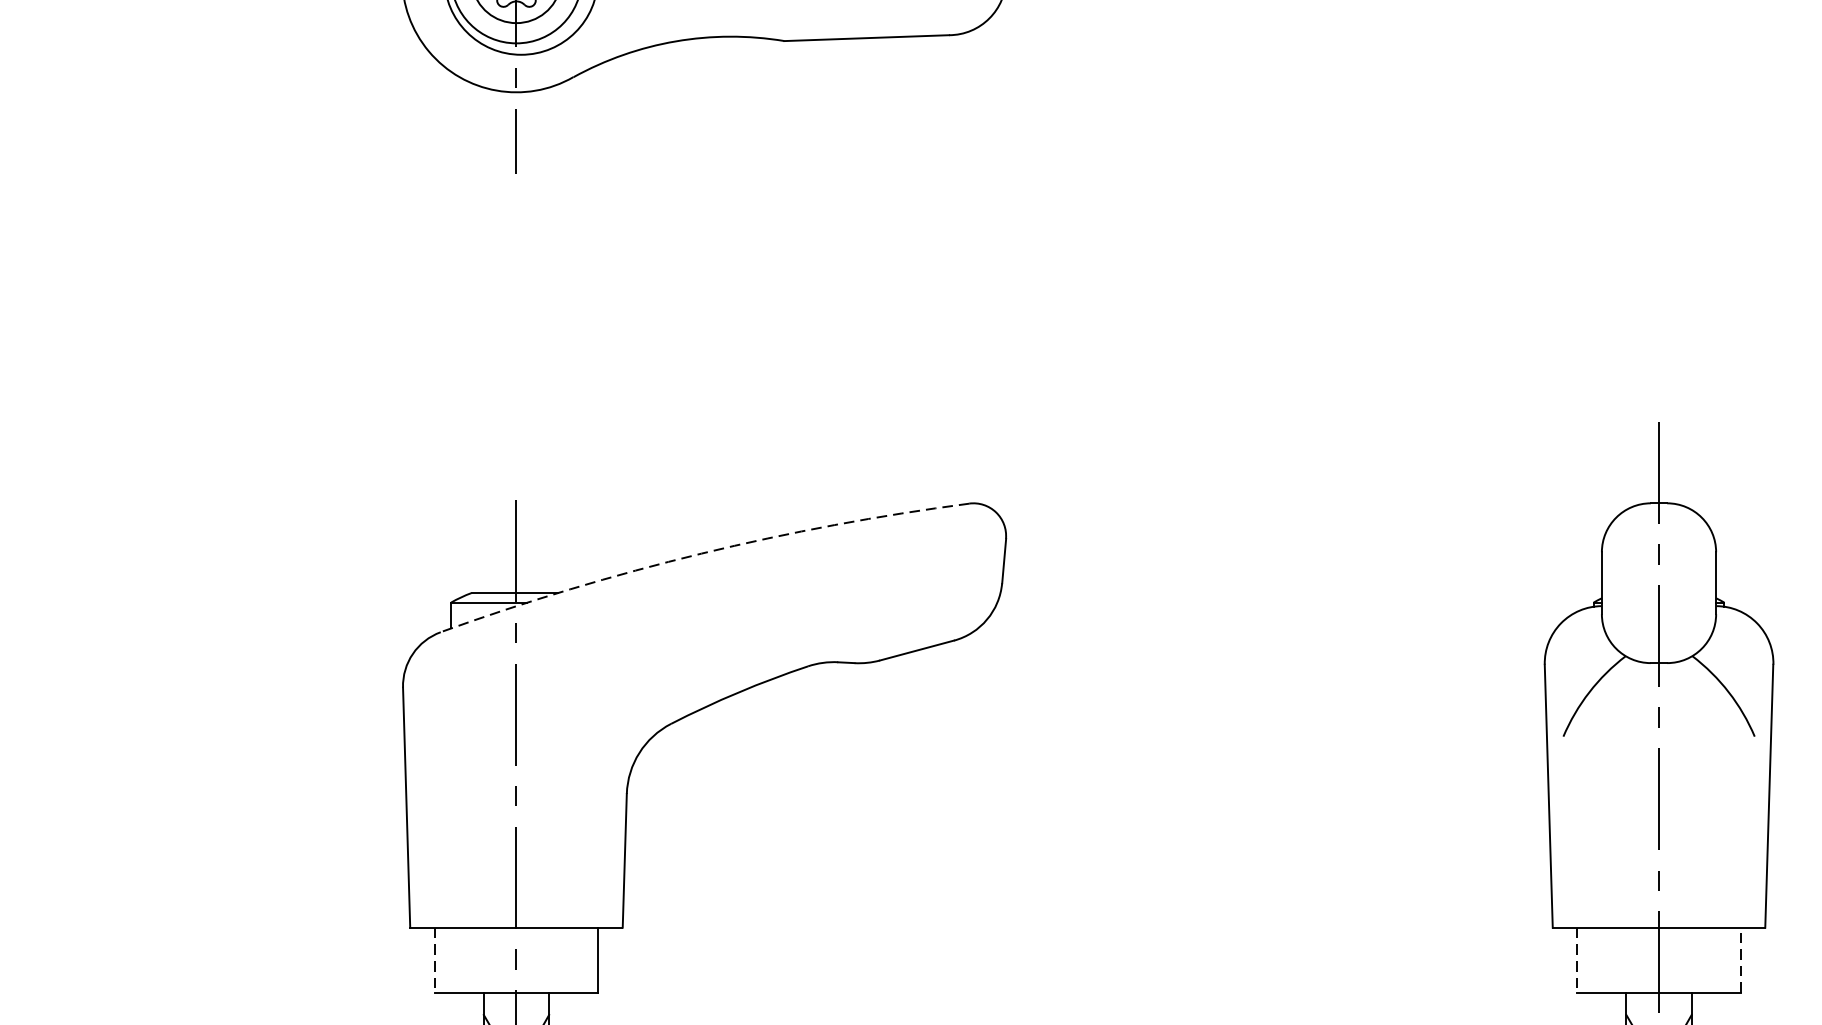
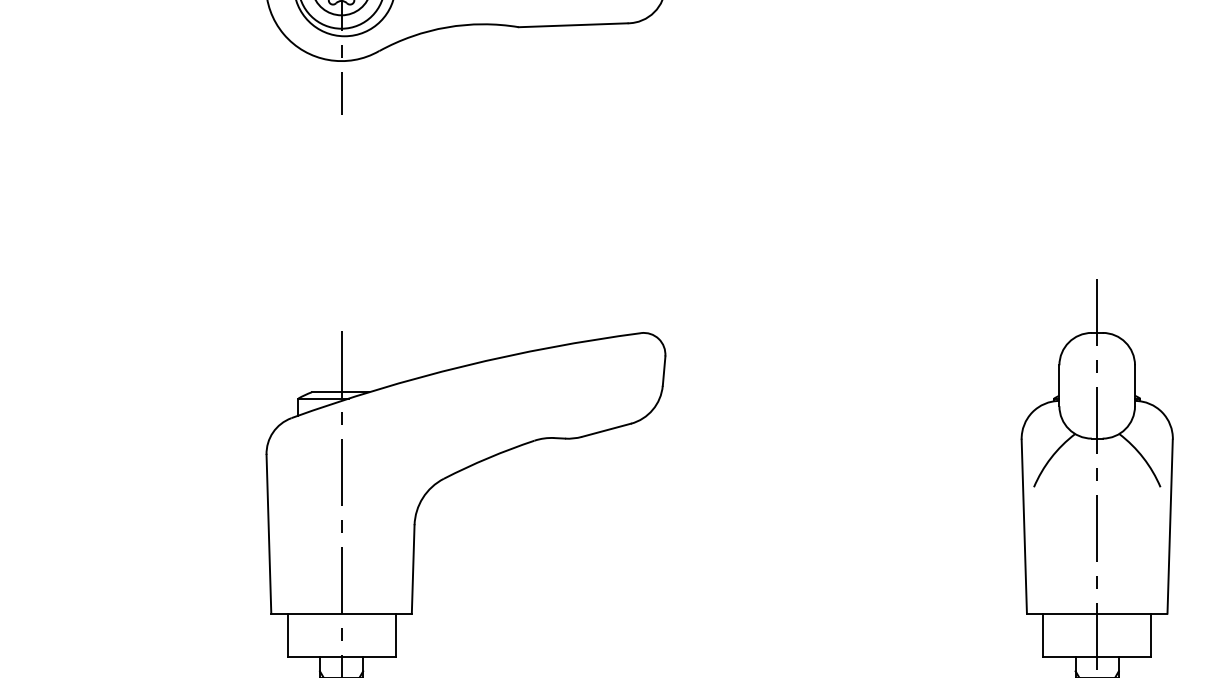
arc: (702, 554) -> (464, 366), dashed -> solid
line: (434, 960) -> (287, 635), dashed -> solid
line: (1577, 960) -> (1043, 635), dashed -> solid
line: (1741, 960) -> (1151, 635), dashed -> solid

